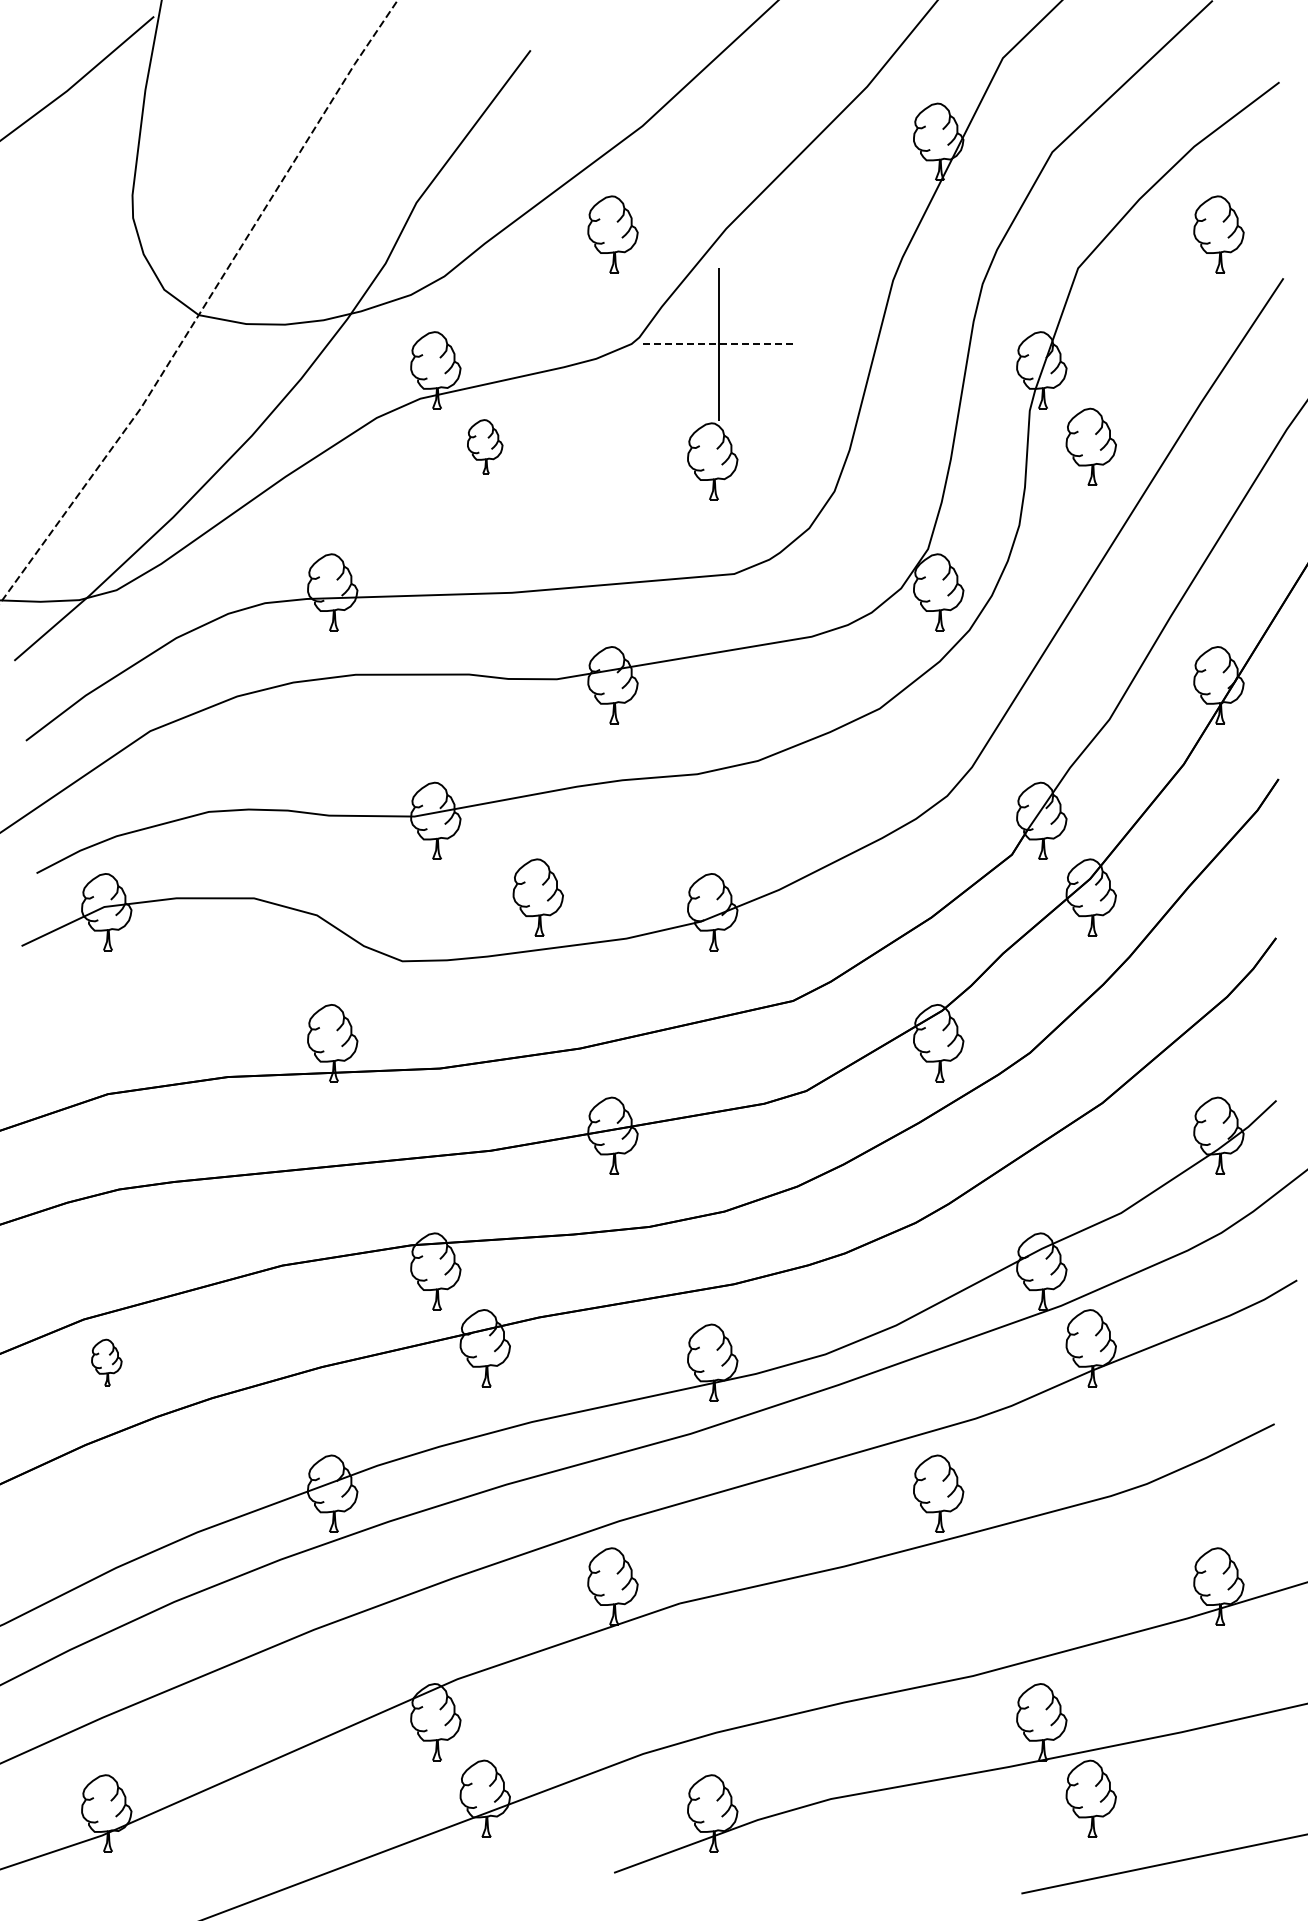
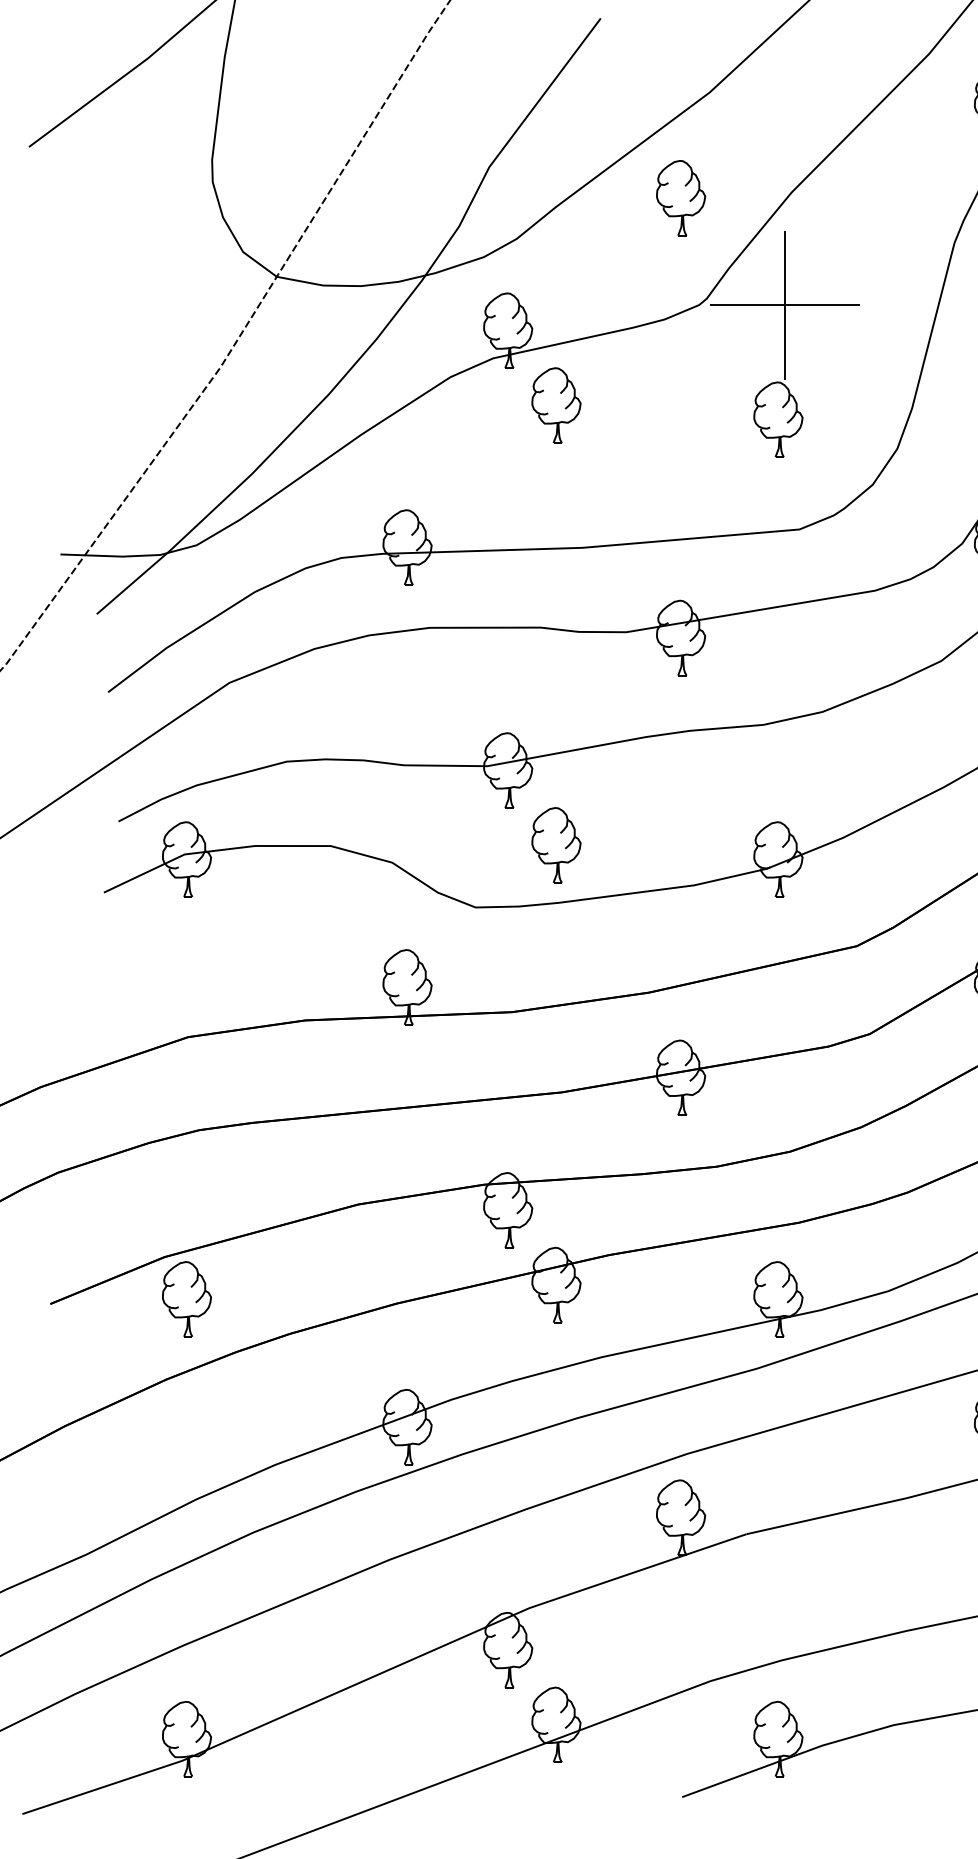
line: (719, 344) -> (785, 305), dashed -> solid
part: (484, 446) -> (555, 405), size x1.43
part: (537, 897) -> (555, 845), moved
part: (106, 1362) -> (186, 1299), size x1.67

